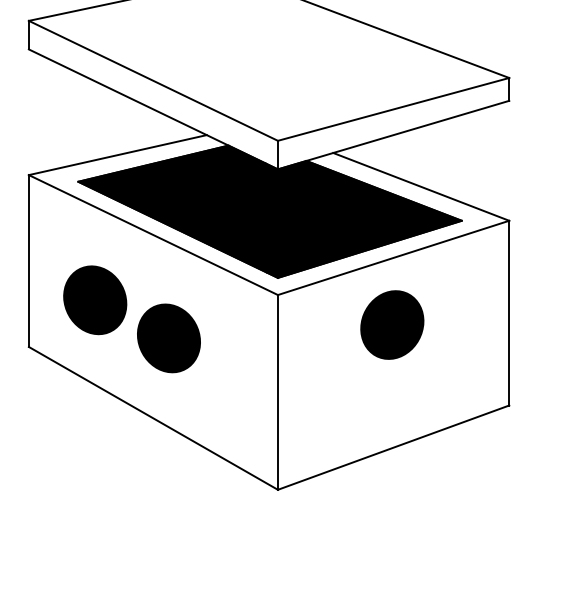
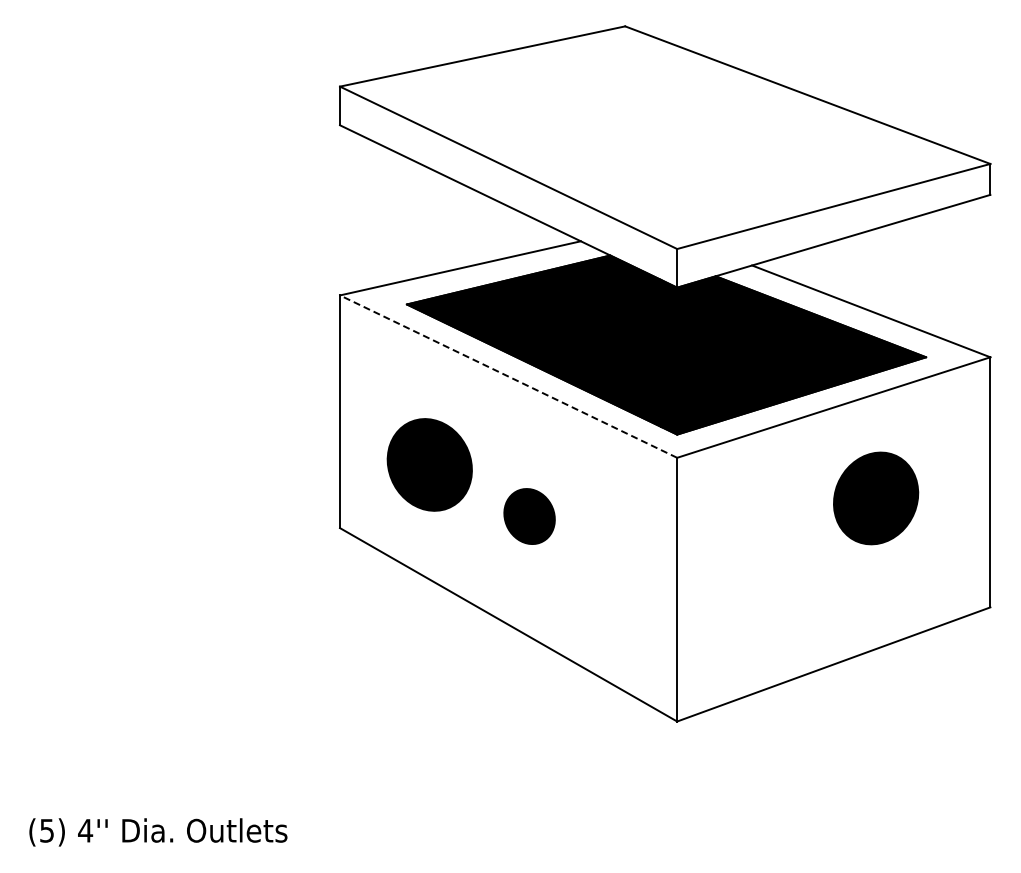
line: (153, 234) -> (508, 376), solid -> dashed
part: (392, 325) -> (876, 498), moved
part: (168, 338) -> (529, 516), size x0.6

